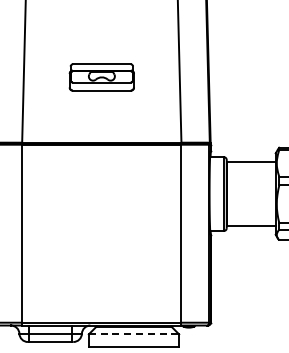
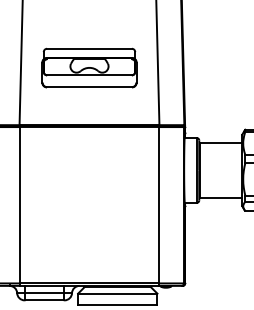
part: (101, 77) -> (89, 68), size x1.67
line: (134, 334) -> (118, 293), dashed -> solid

